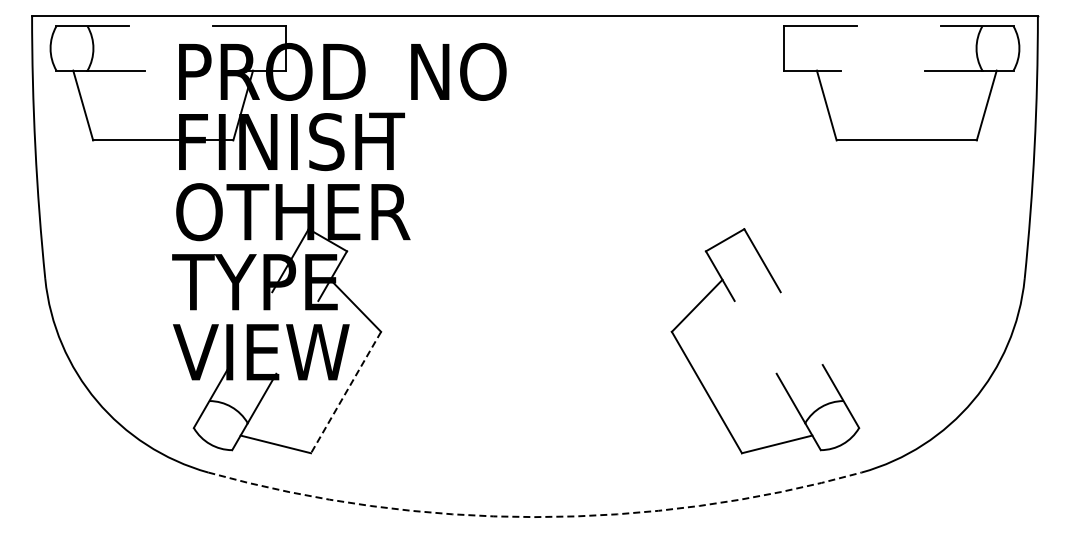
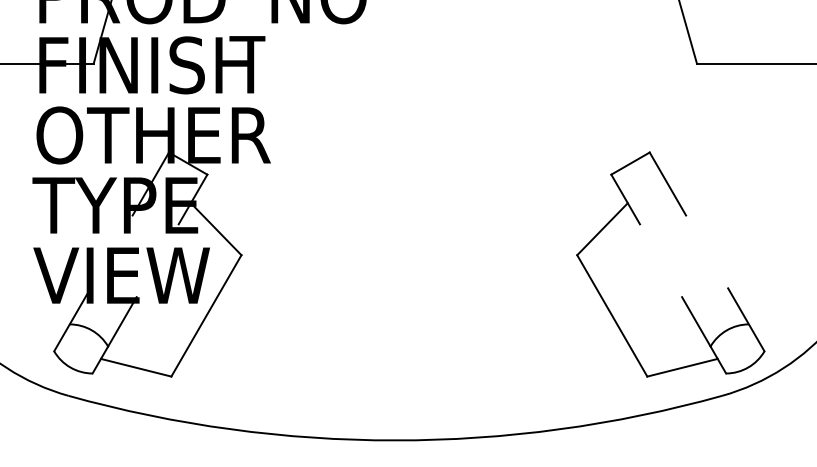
part: (776, 372) -> (681, 295), moved
line: (345, 392) -> (205, 315), dashed -> solid
arc: (535, 517) -> (395, 440), dashed -> solid

